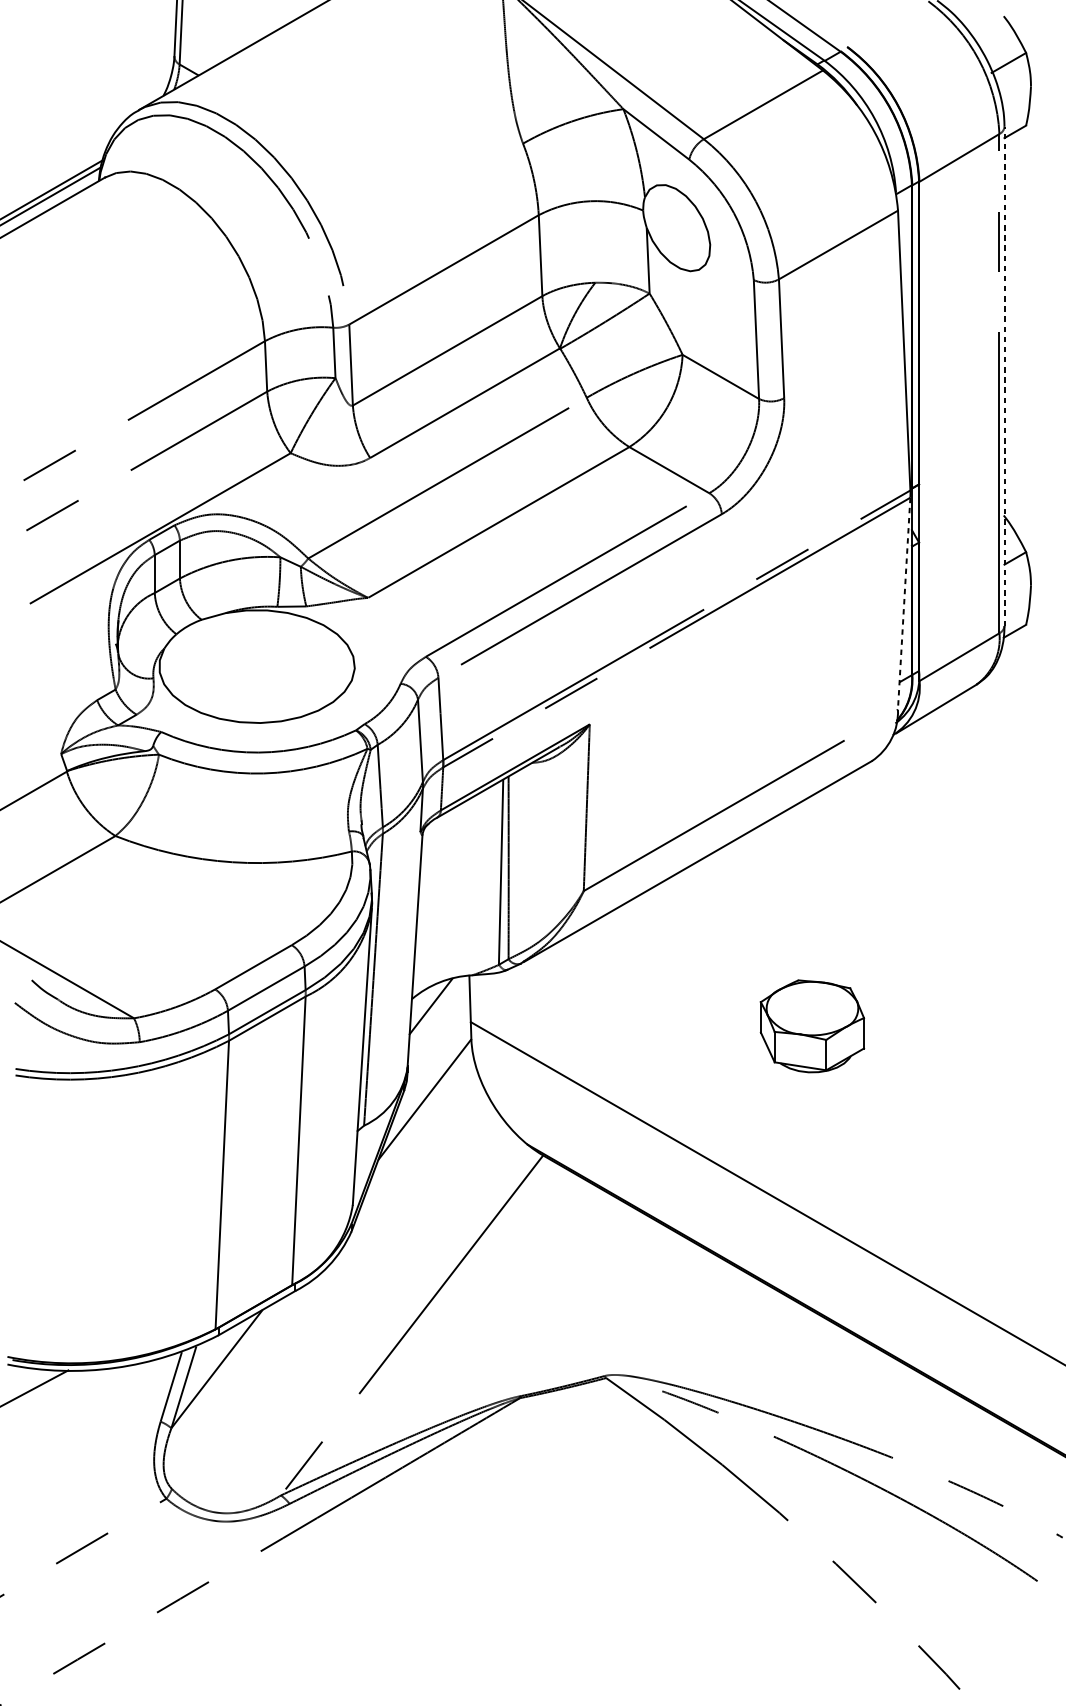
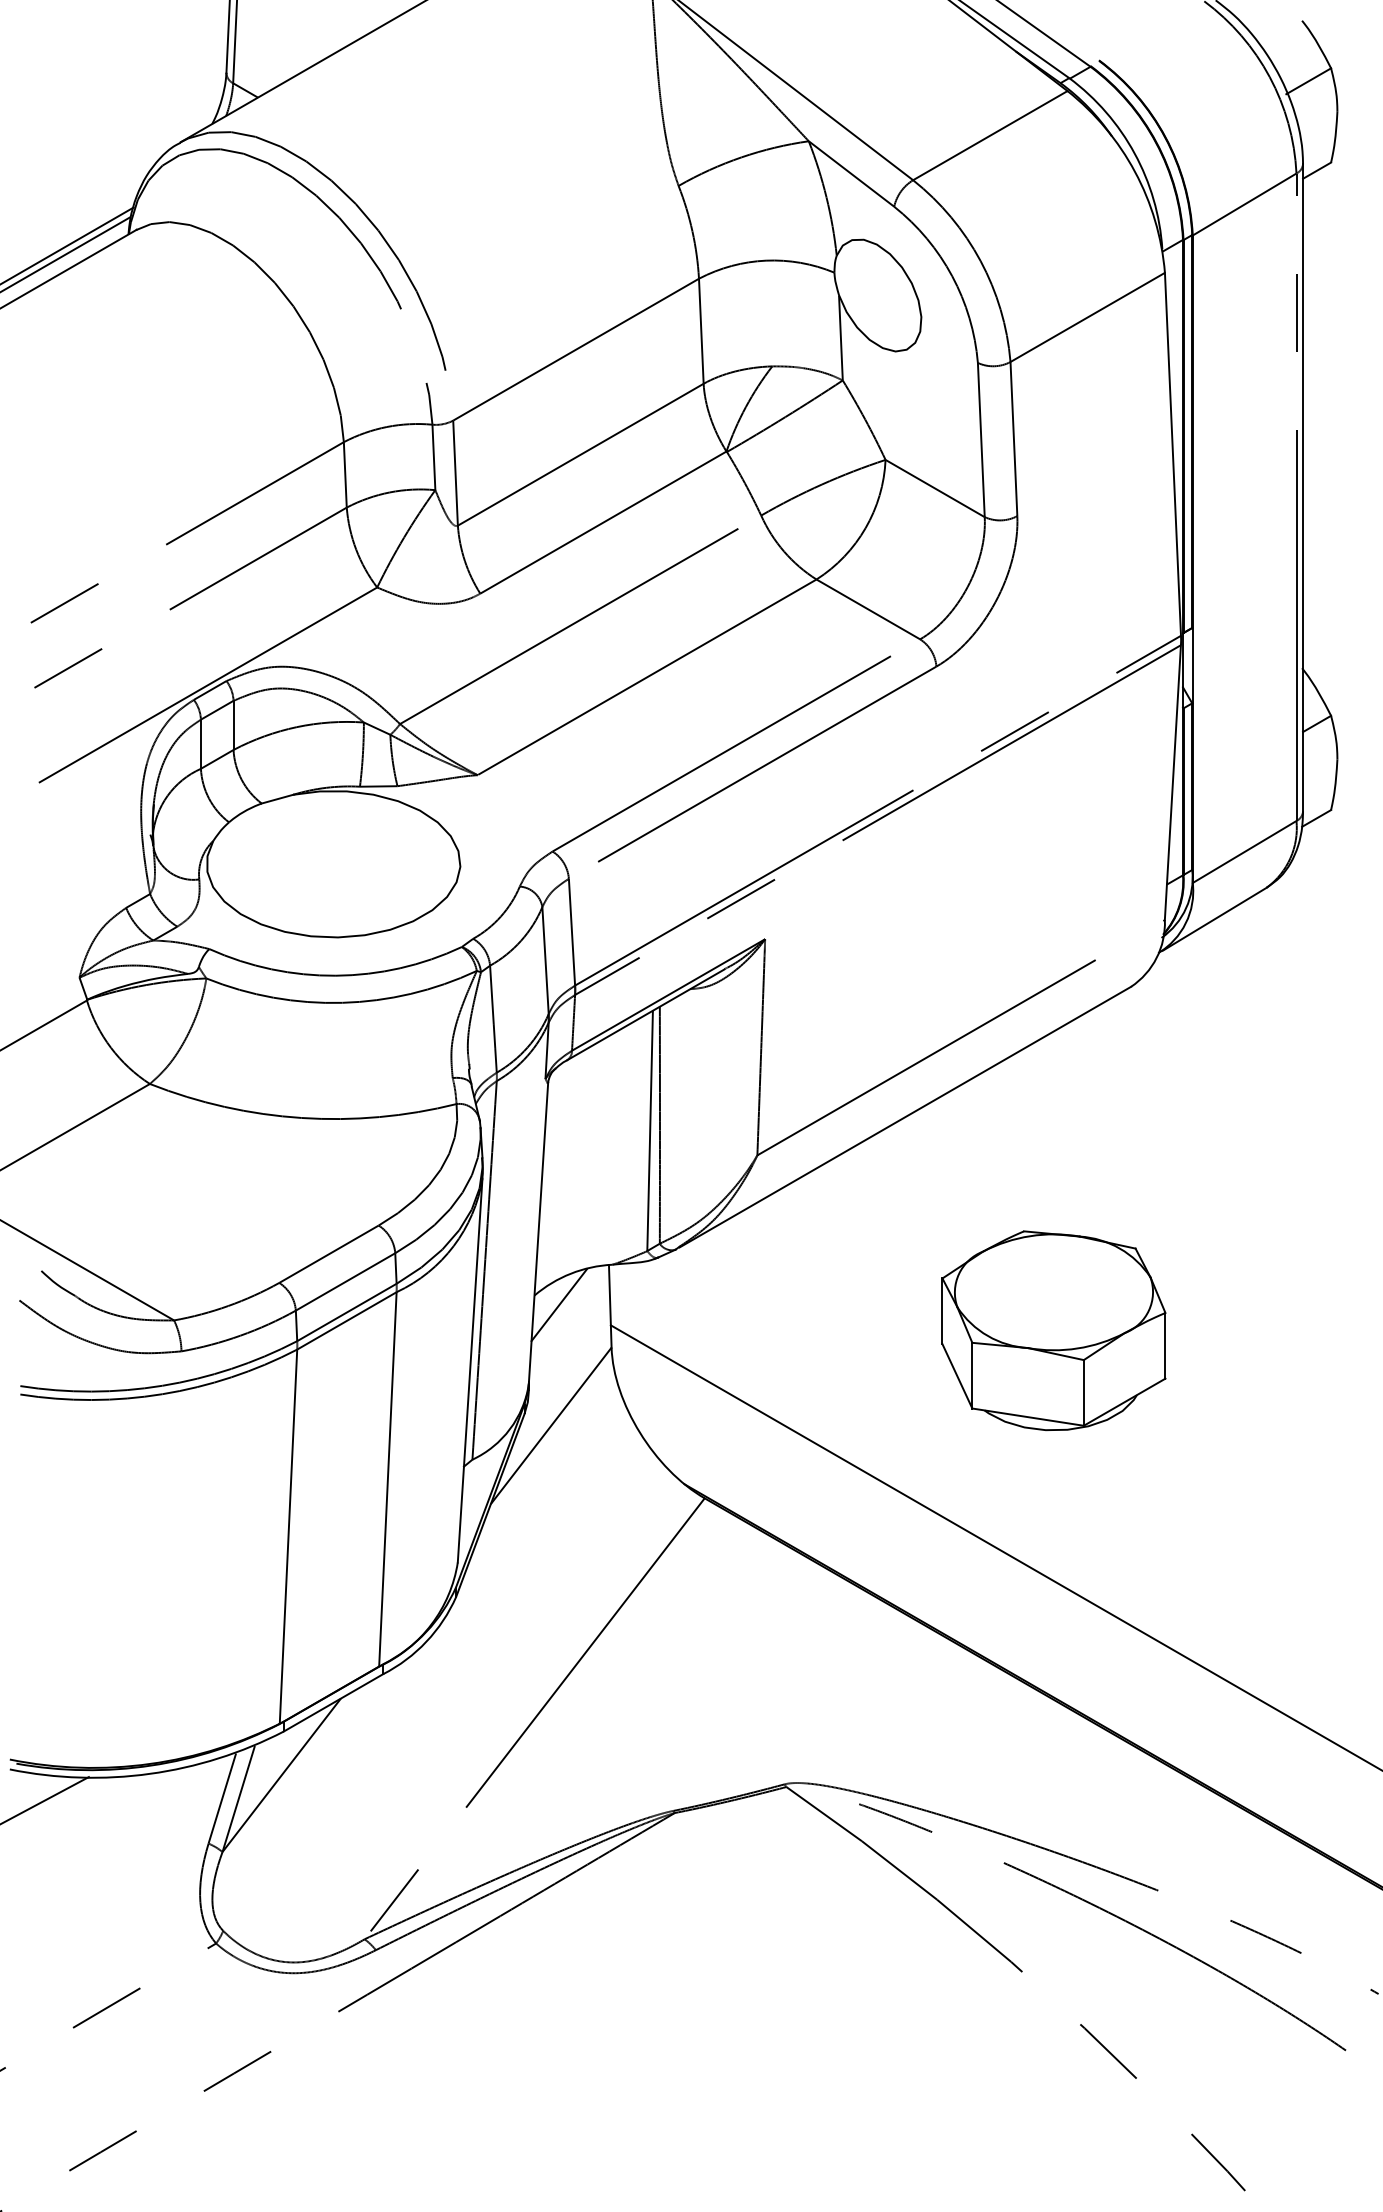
line: (1004, 376) -> (1303, 487), dashed -> solid
line: (903, 603) -> (1172, 782), dashed -> solid
part: (812, 1026) -> (1053, 1330), size x1.67

